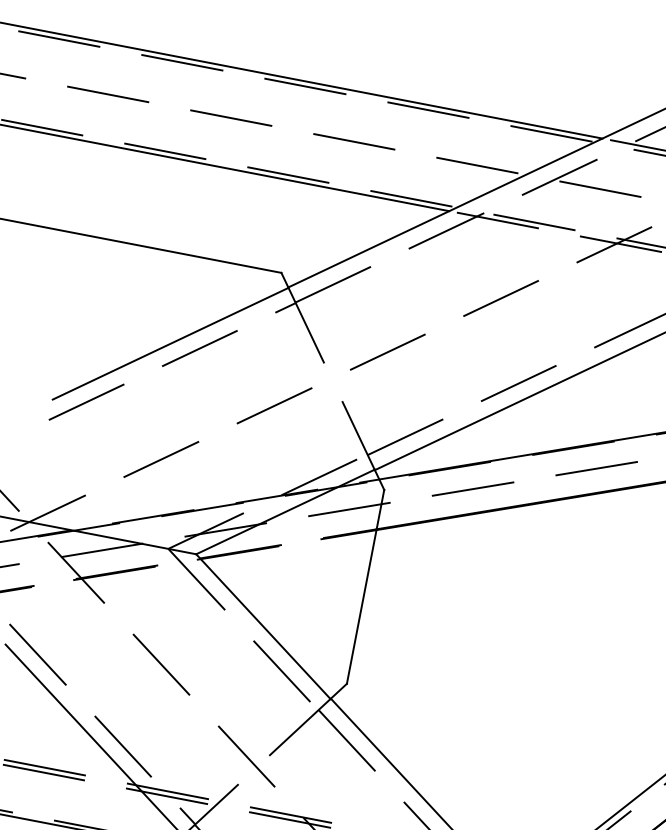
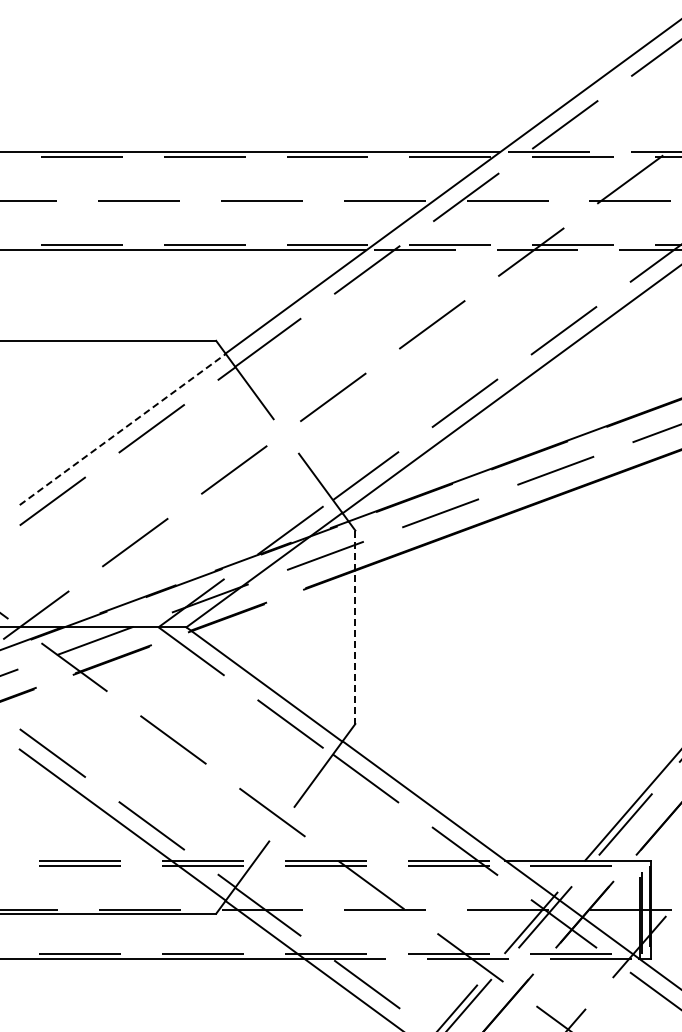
line: (170, 343) -> (122, 429), solid -> dashed
line: (365, 587) -> (355, 627), solid -> dashed

